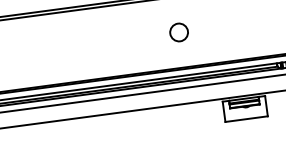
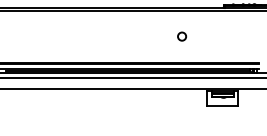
circle: (179, 32) -> (182, 36), size x0.62

